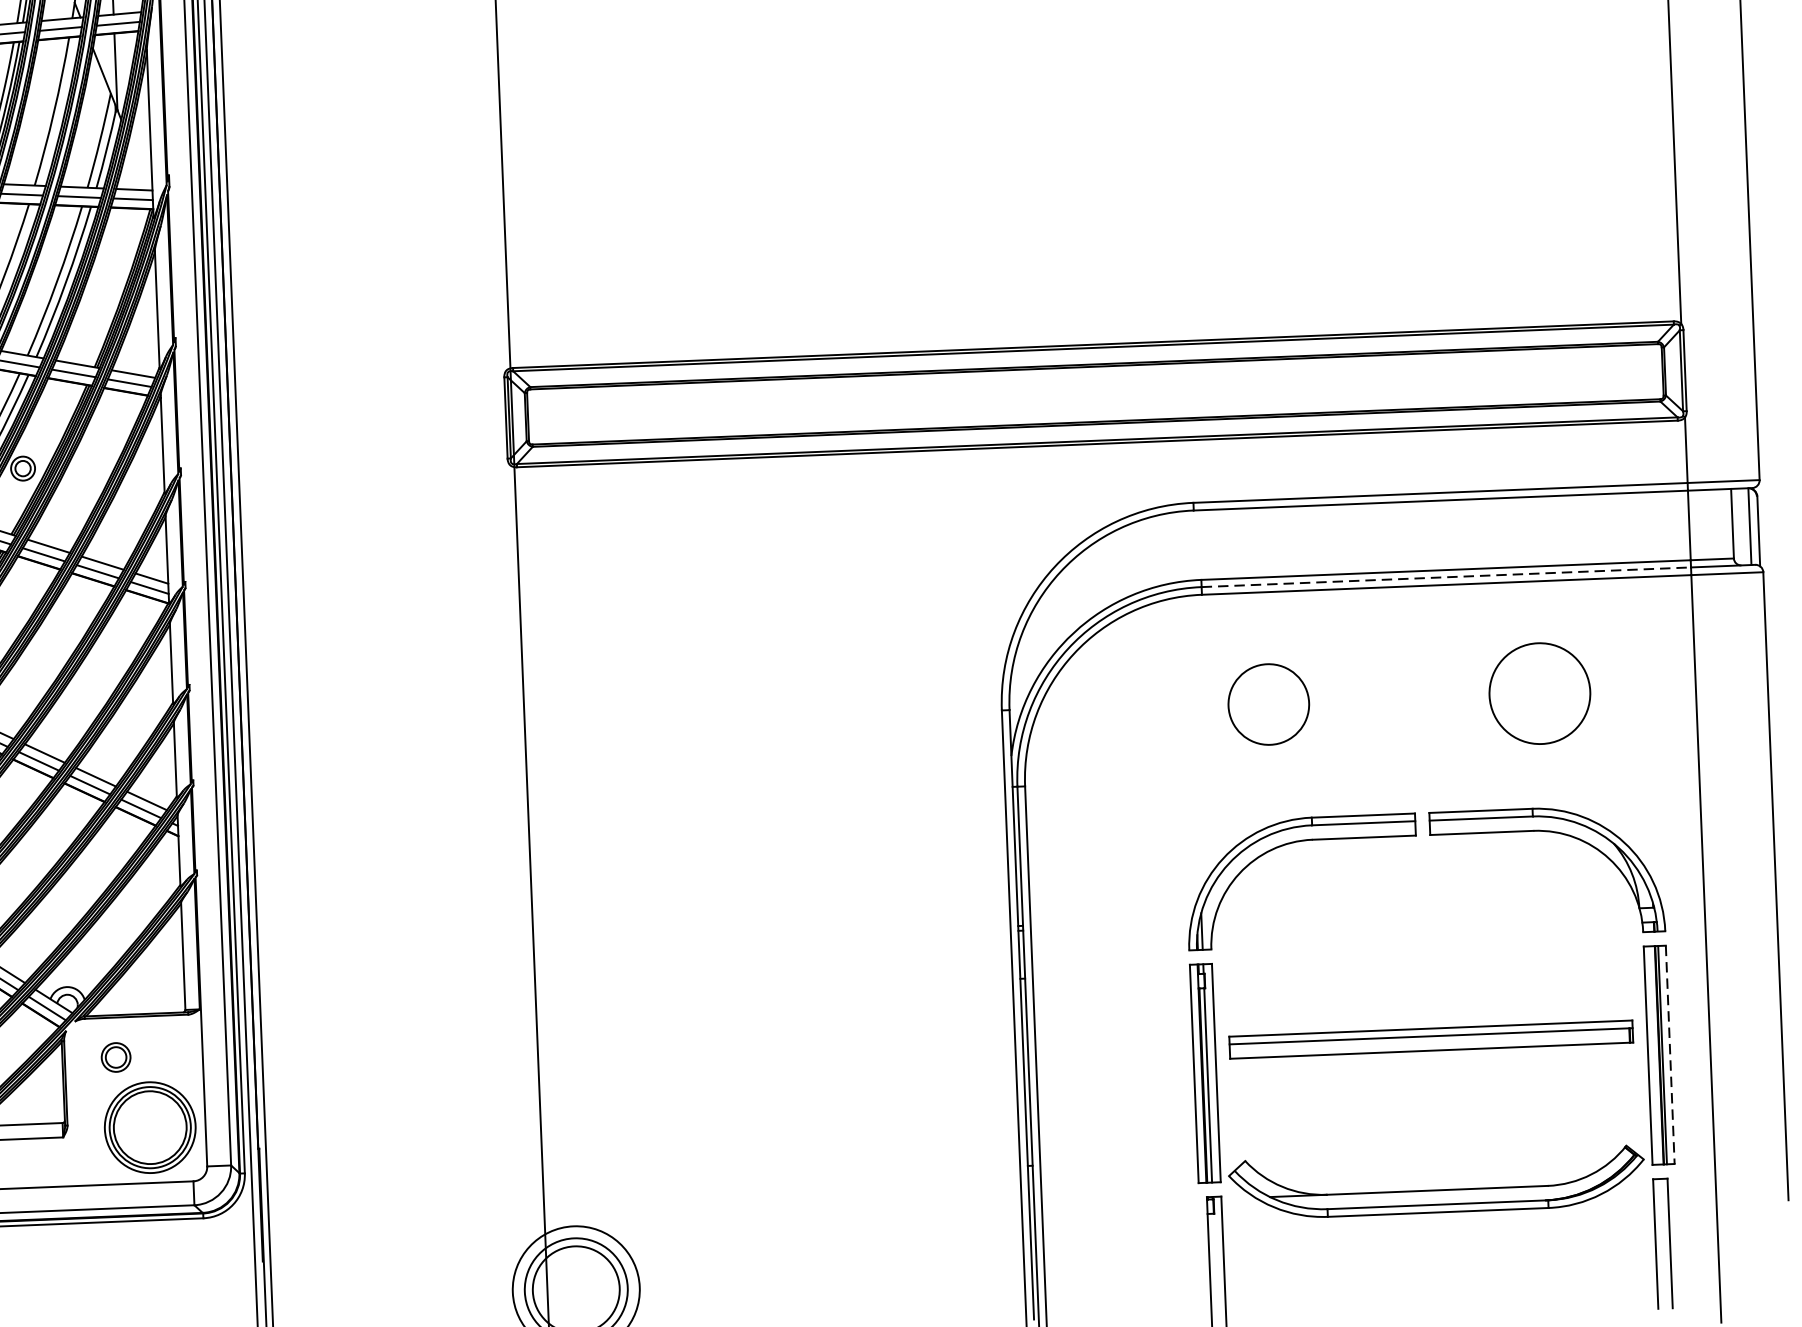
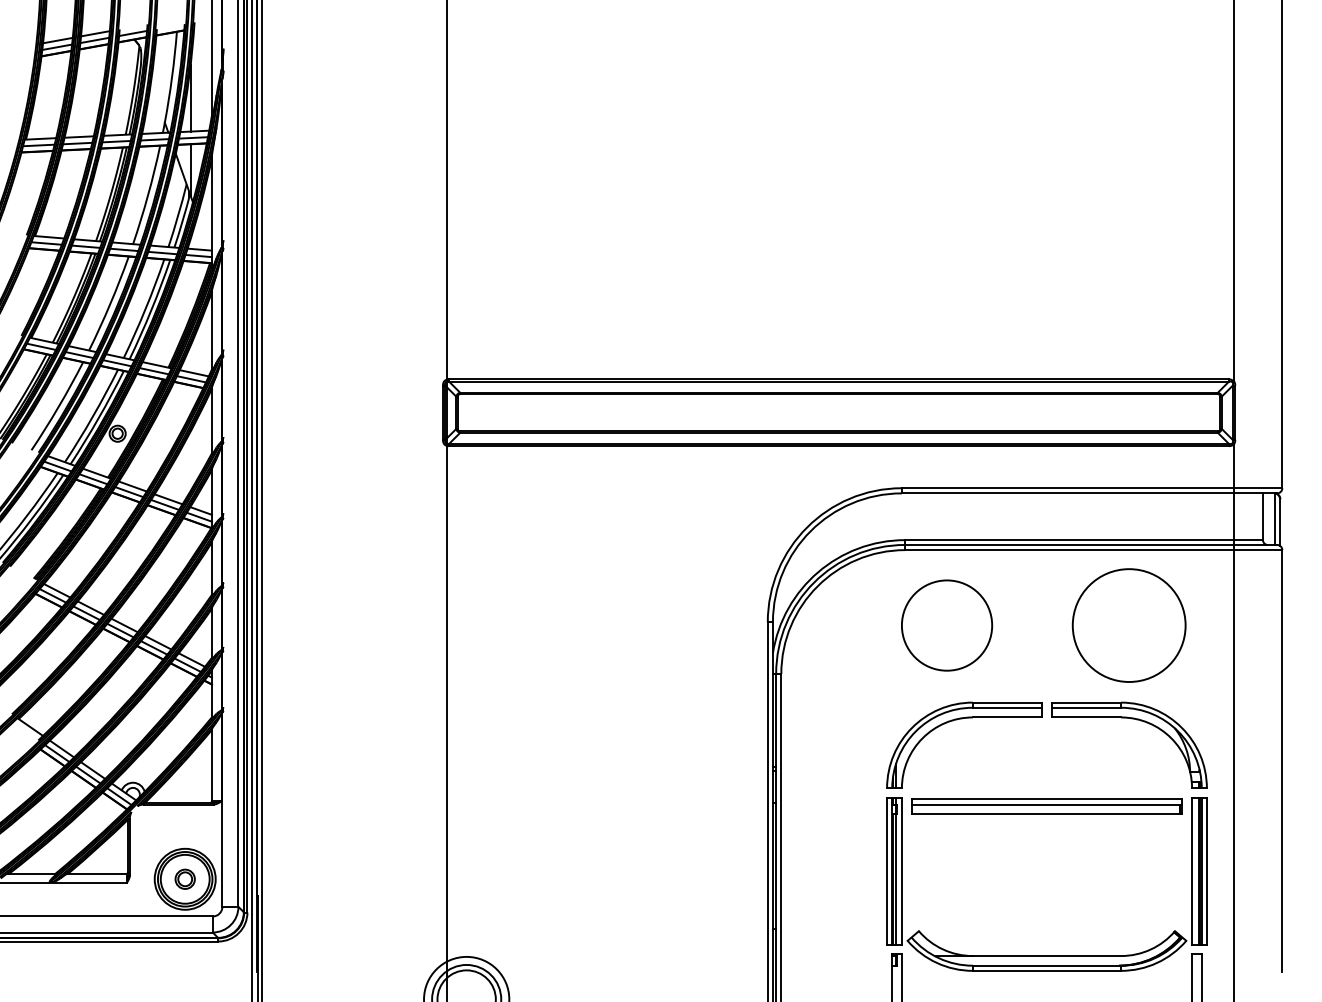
line: (1447, 576) -> (1070, 544), dashed -> solid
circle: (1538, 693) -> (1128, 625), size x1.67
circle: (1268, 704) -> (946, 625), size x1.67
part: (1430, 1039) -> (1046, 806), moved
line: (1669, 1055) -> (1206, 871), dashed -> solid
part: (115, 1056) -> (184, 878), moved

